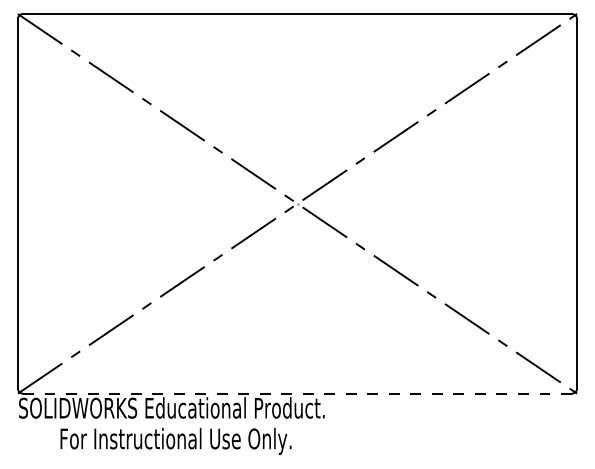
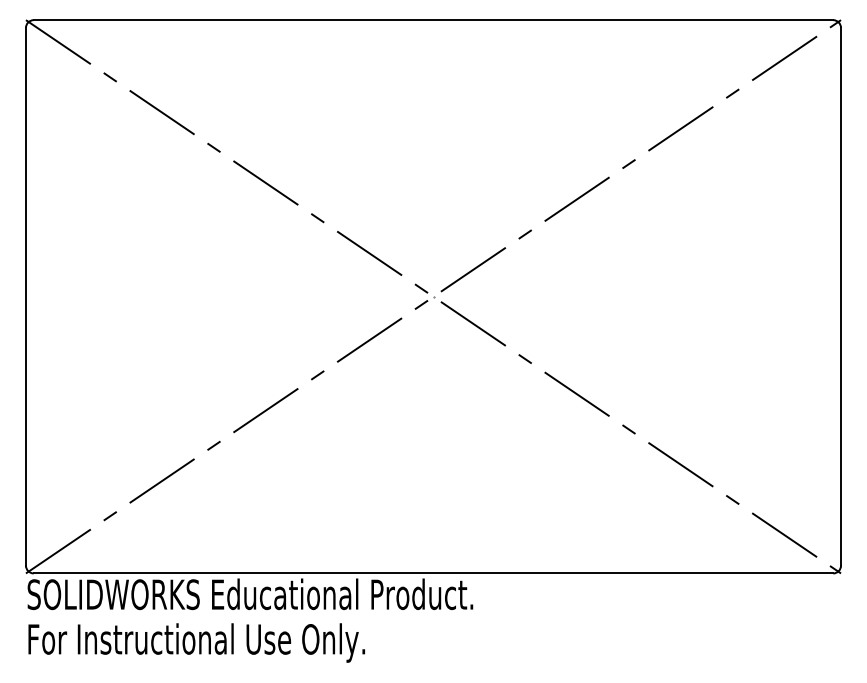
line: (297, 393) -> (433, 573), dashed -> solid
text: (175, 440) -> (195, 641), moved

